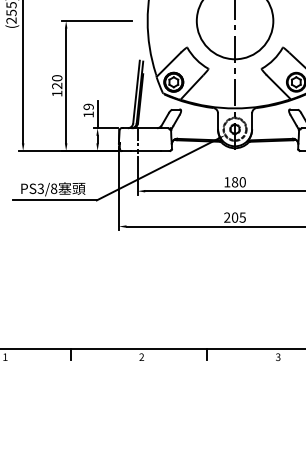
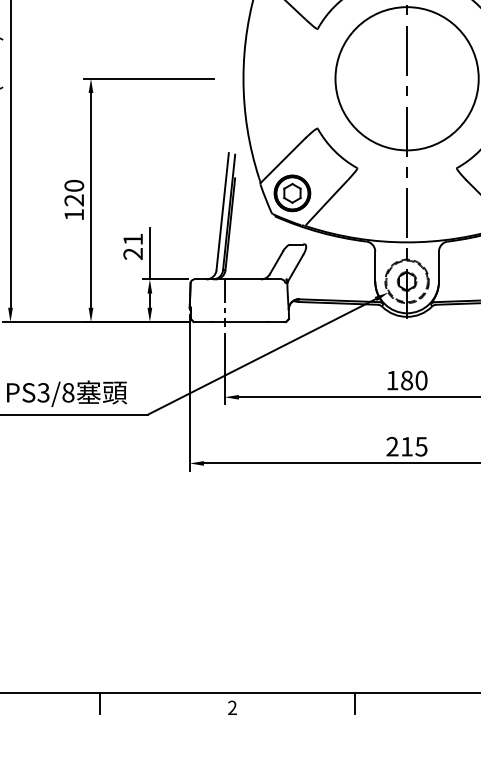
text: (88, 110) -> (132, 246), 19 -> 21
text: (235, 217) -> (407, 446), 205 -> 215

